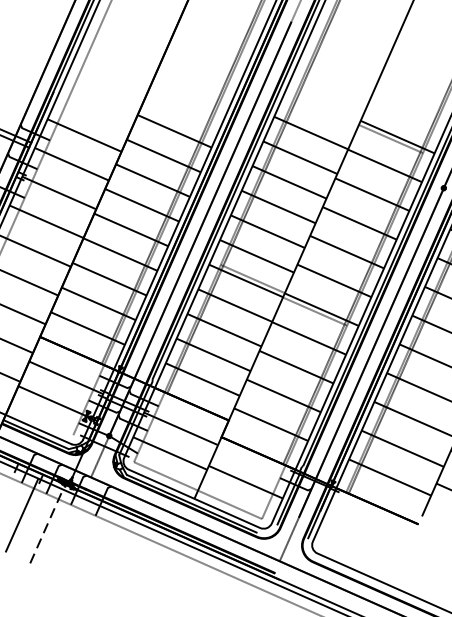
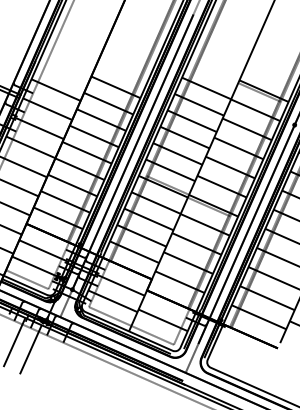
line: (41, 420) -> (27, 279), added
line: (46, 526) -> (30, 349), dashed -> solid

